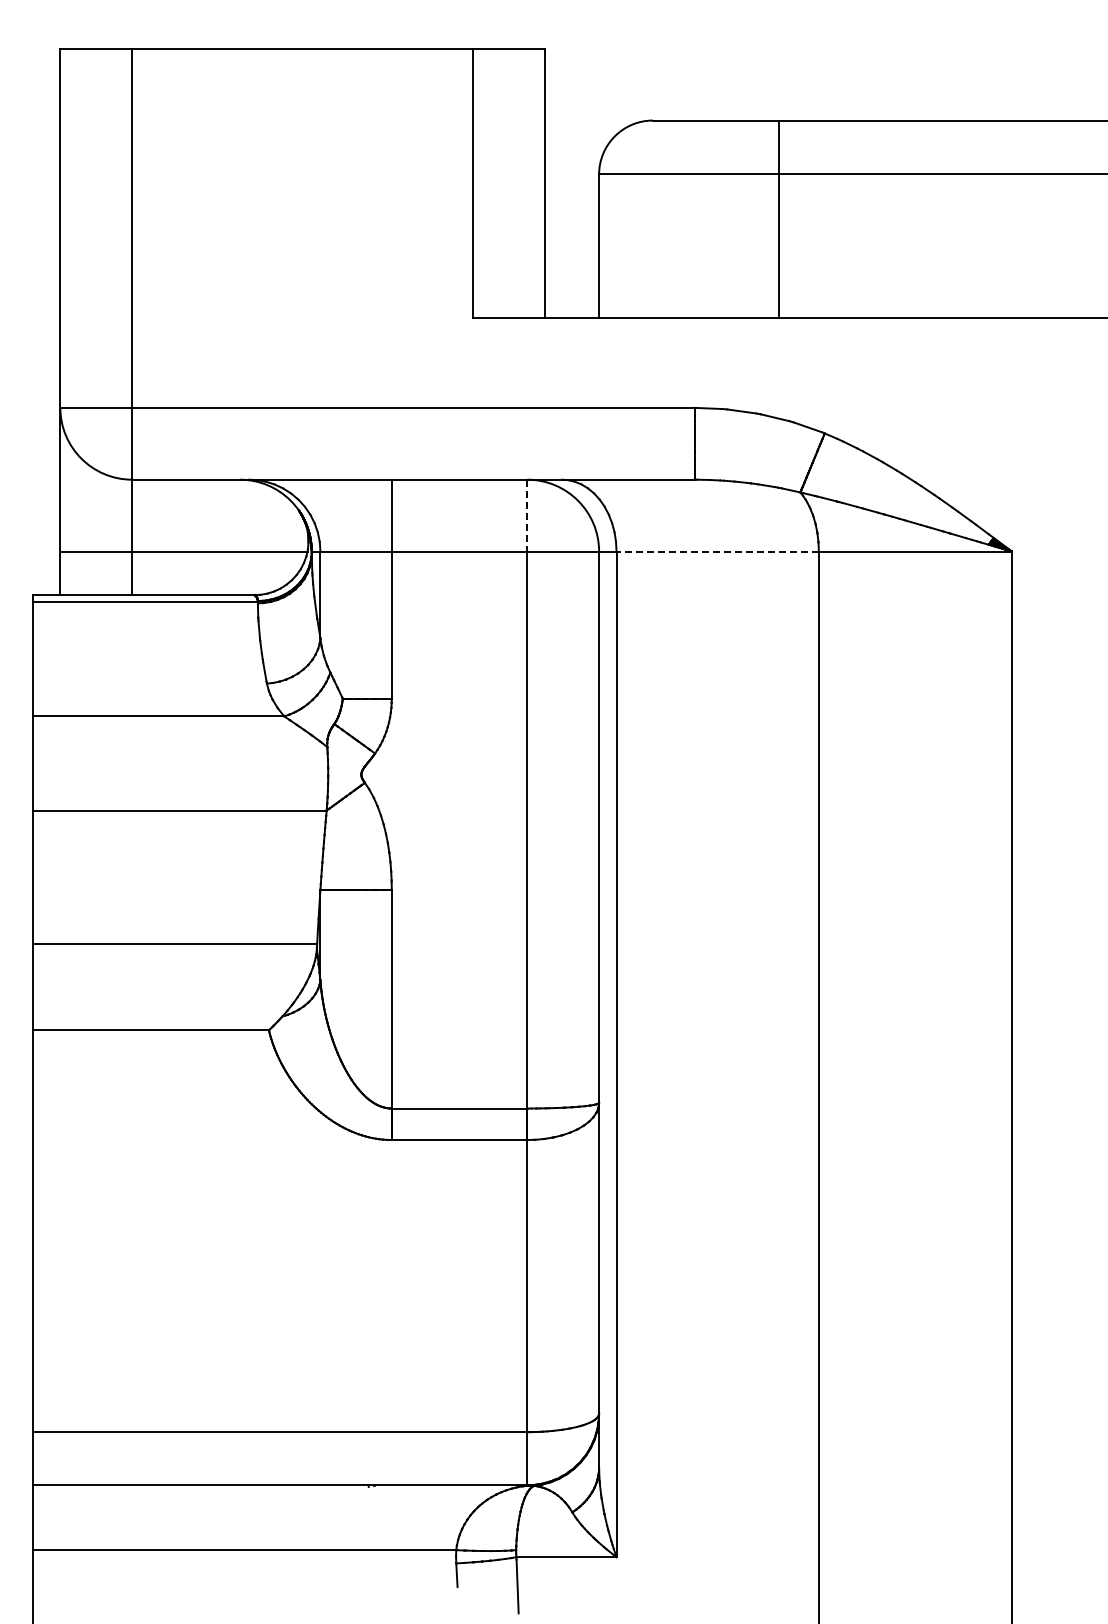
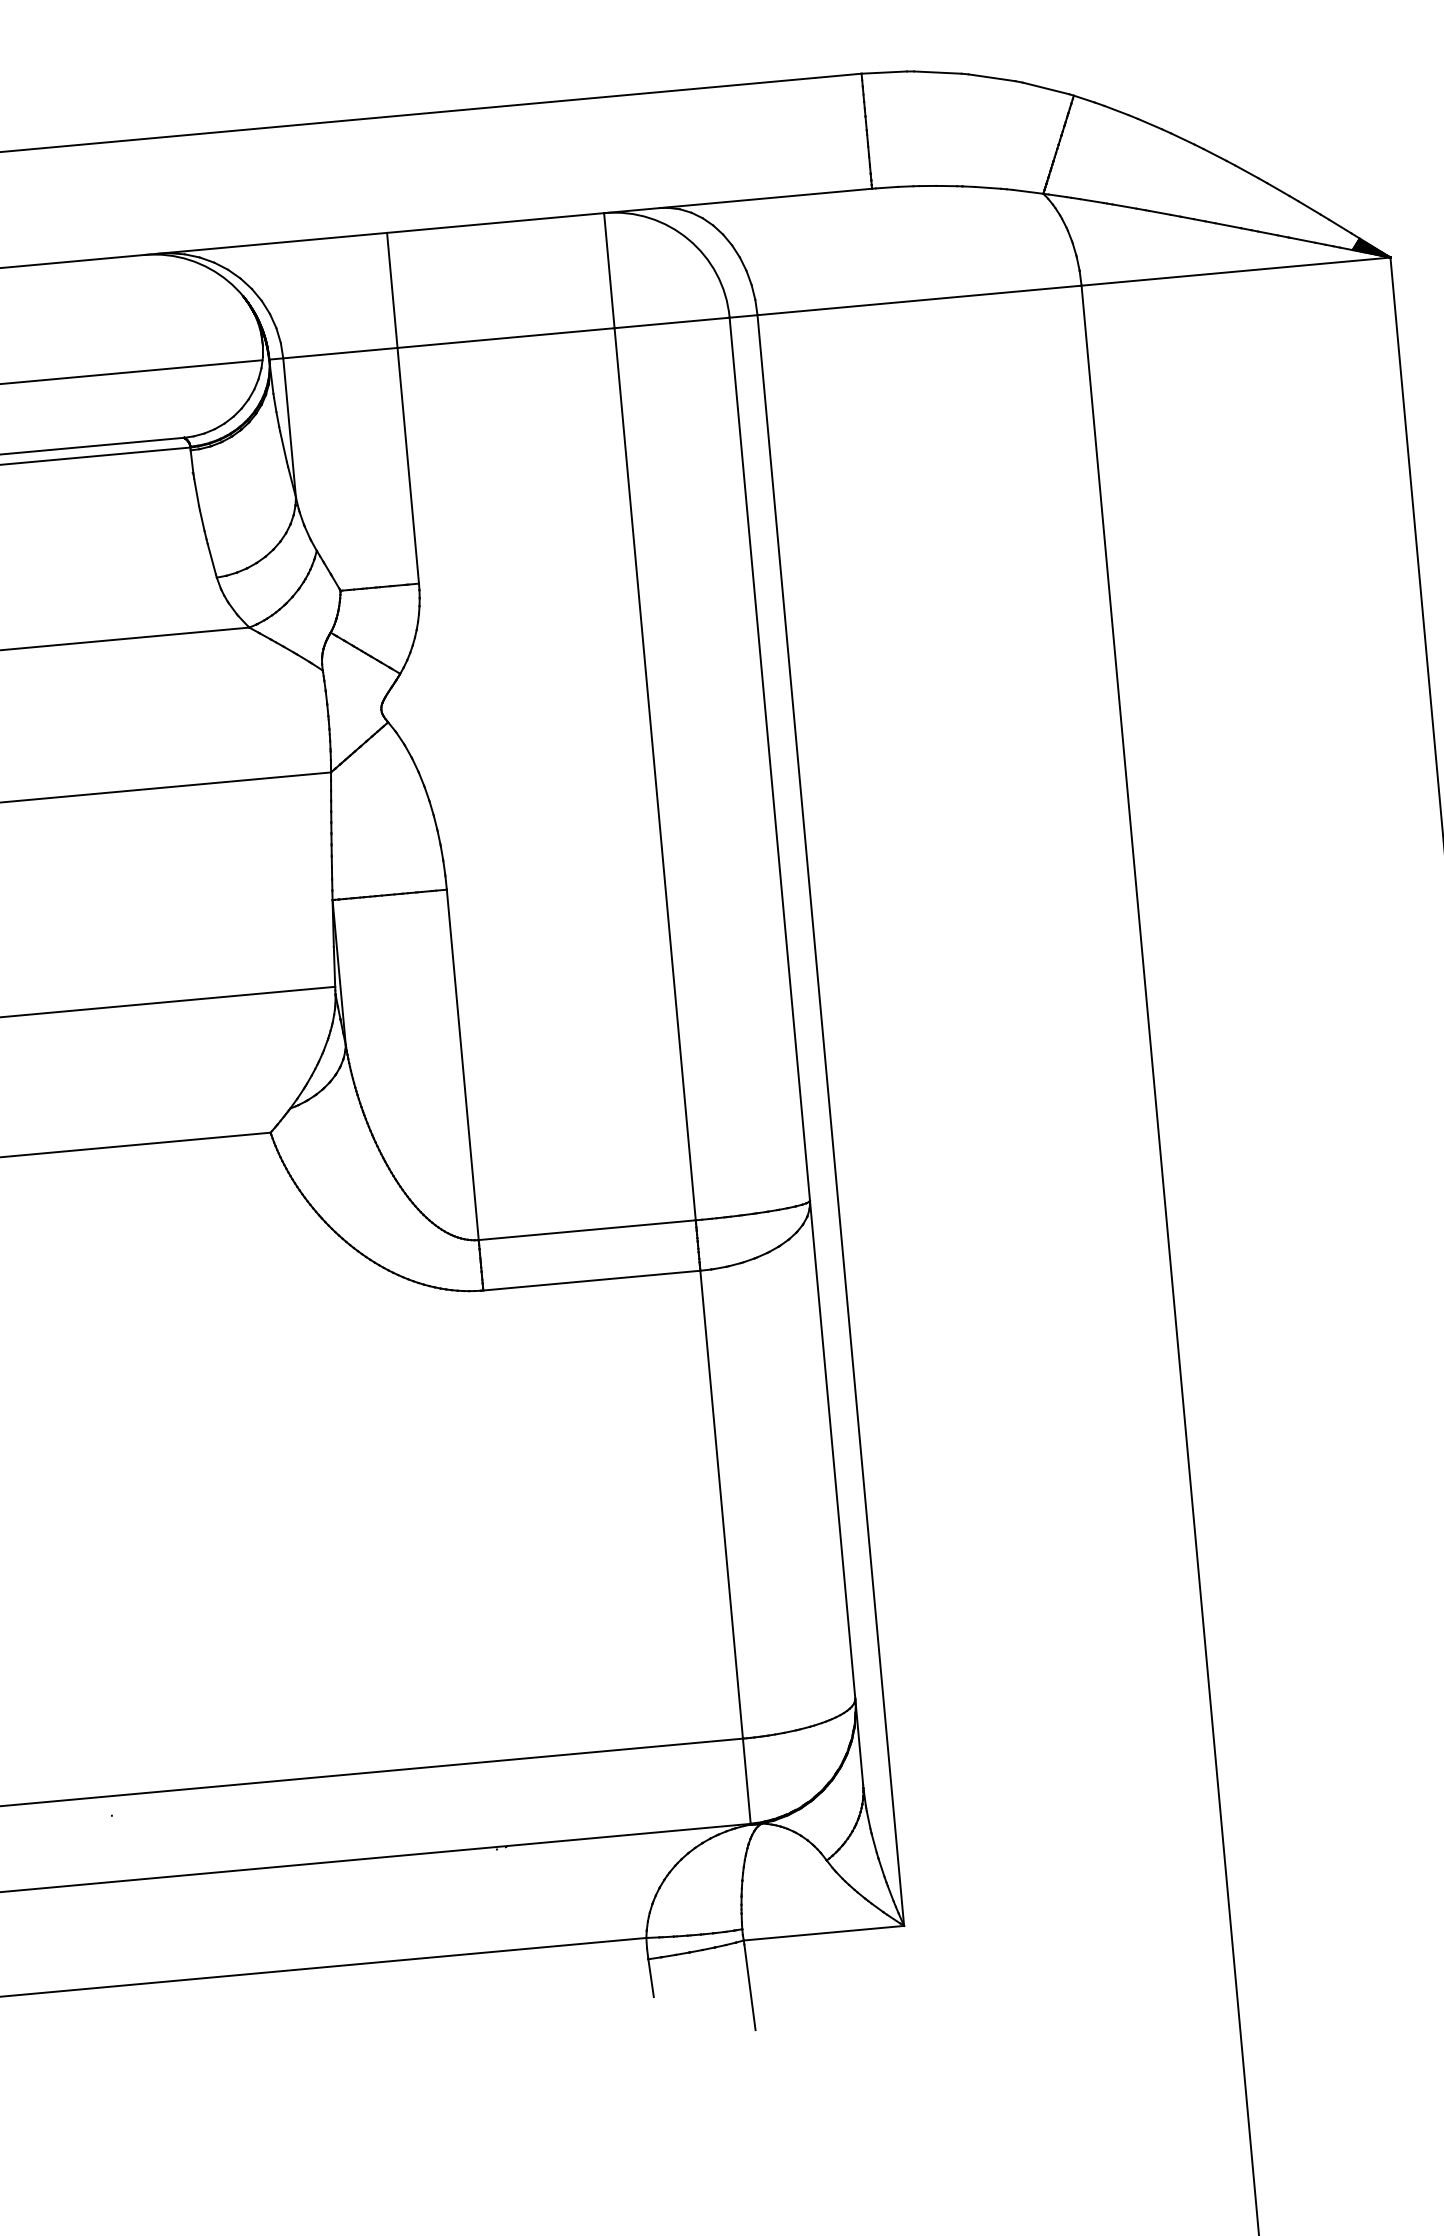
line: (527, 515) -> (609, 270), dashed -> solid
line: (717, 551) -> (919, 300), dashed -> solid

